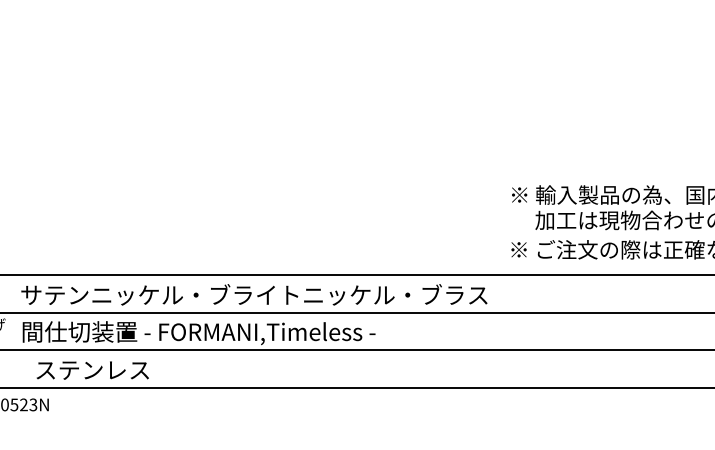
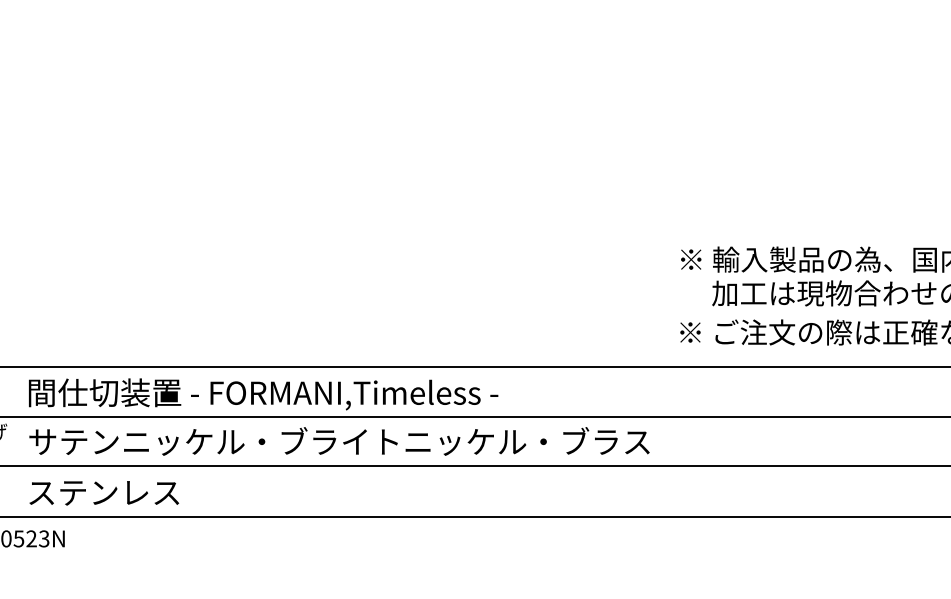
text: (254, 296) -> (338, 394), サテンニッケル・ブライトニッケル・ブラス -> 間仕切装置 - FORMANI,Timeless -
text: (255, 333) -> (339, 443), 間仕切装置 - FORMANI,Timeless - -> サテンニッケル・ブライトニッケル・ブラス
text: (92, 370) -> (104, 493), moved

